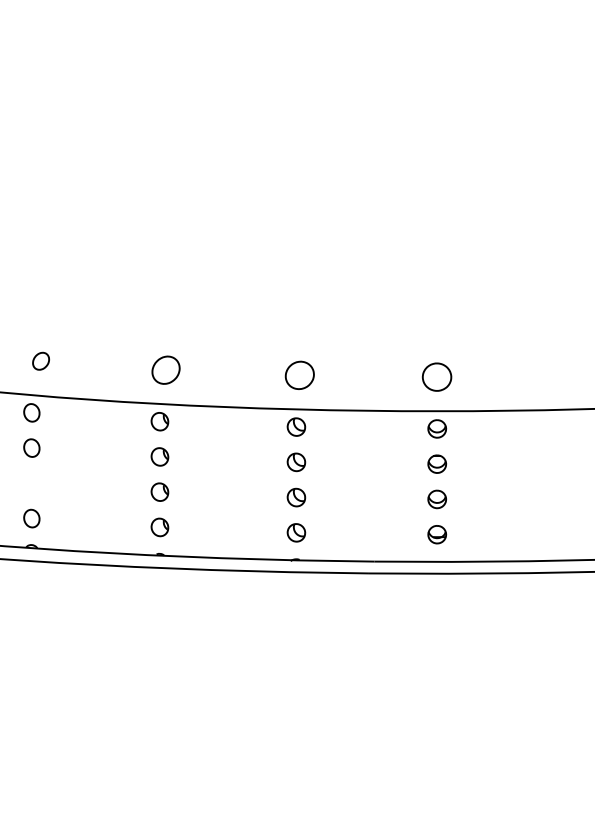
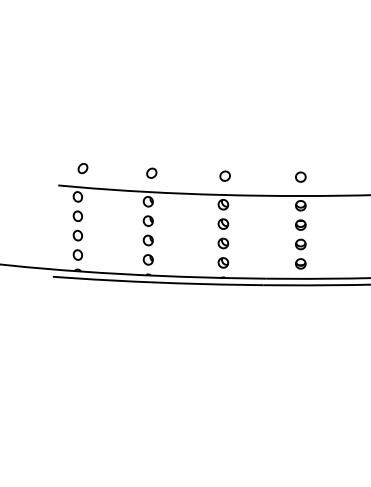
part: (165, 368) -> (151, 172), size x0.62
part: (298, 373) -> (224, 175), size x0.62
part: (436, 375) -> (300, 176), size x0.62
part: (31, 483) -> (77, 235), added

